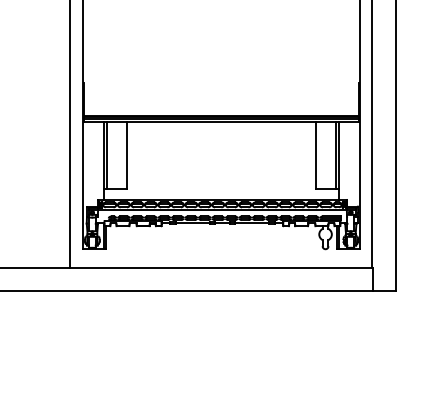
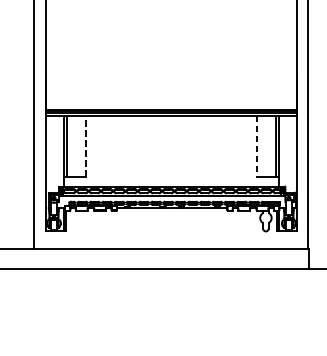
line: (127, 155) -> (85, 146), solid -> dashed
line: (315, 156) -> (256, 147), solid -> dashed

